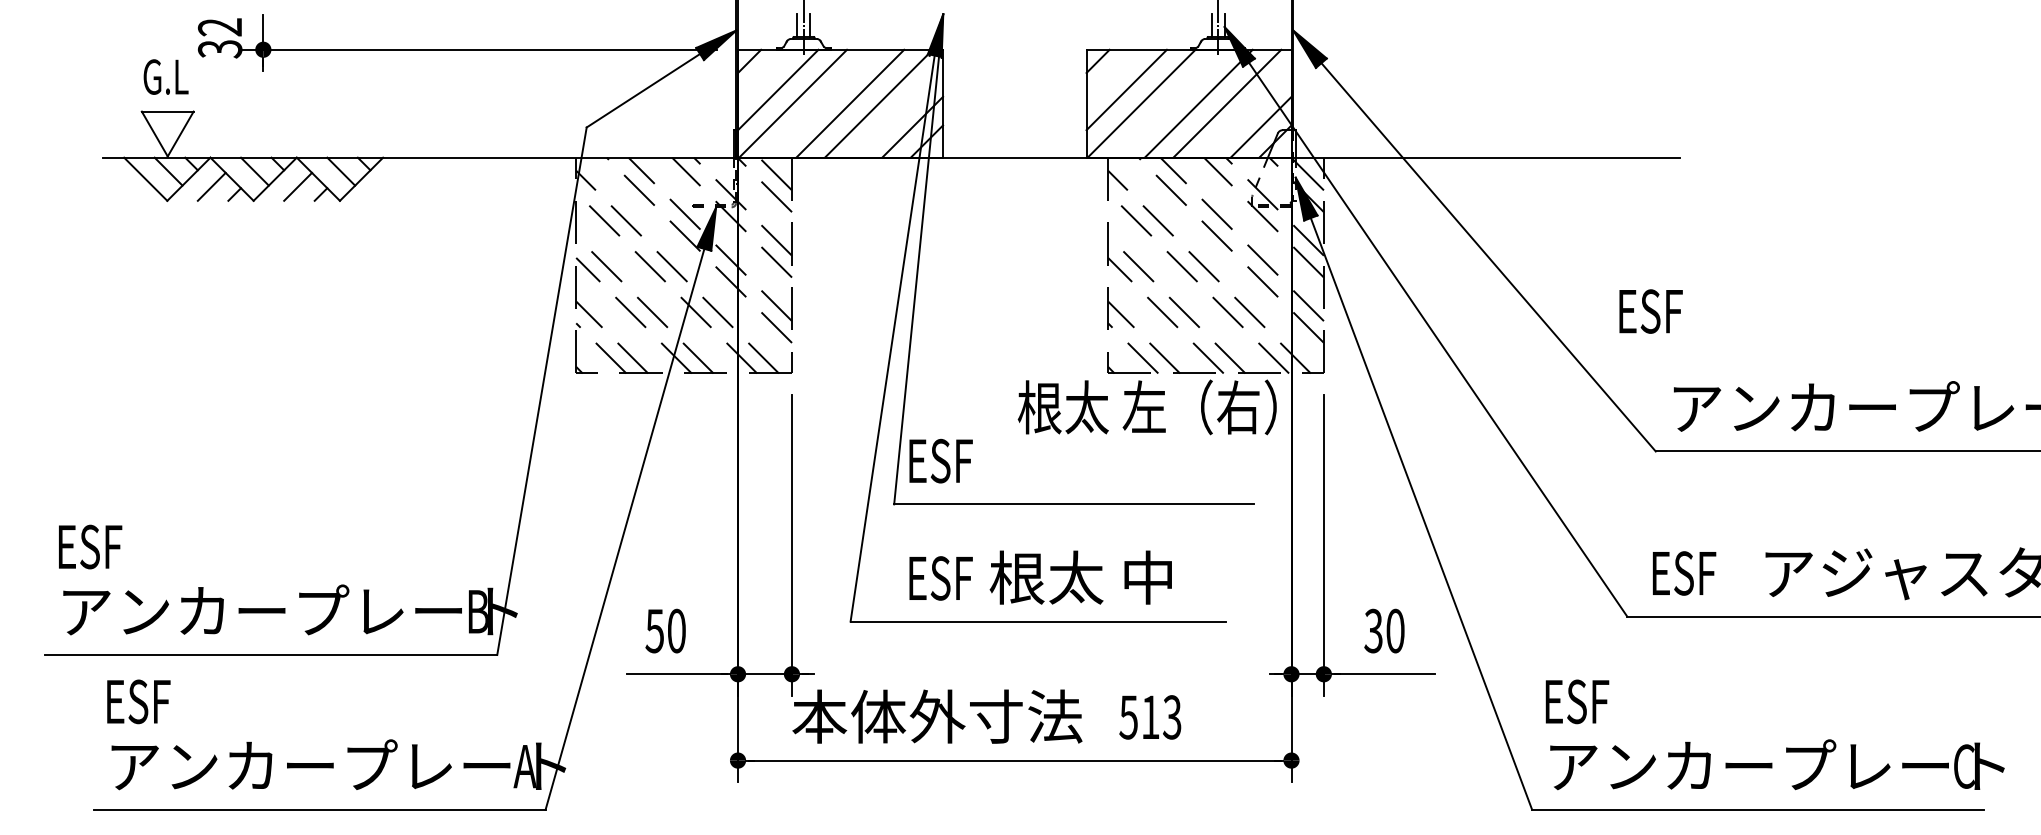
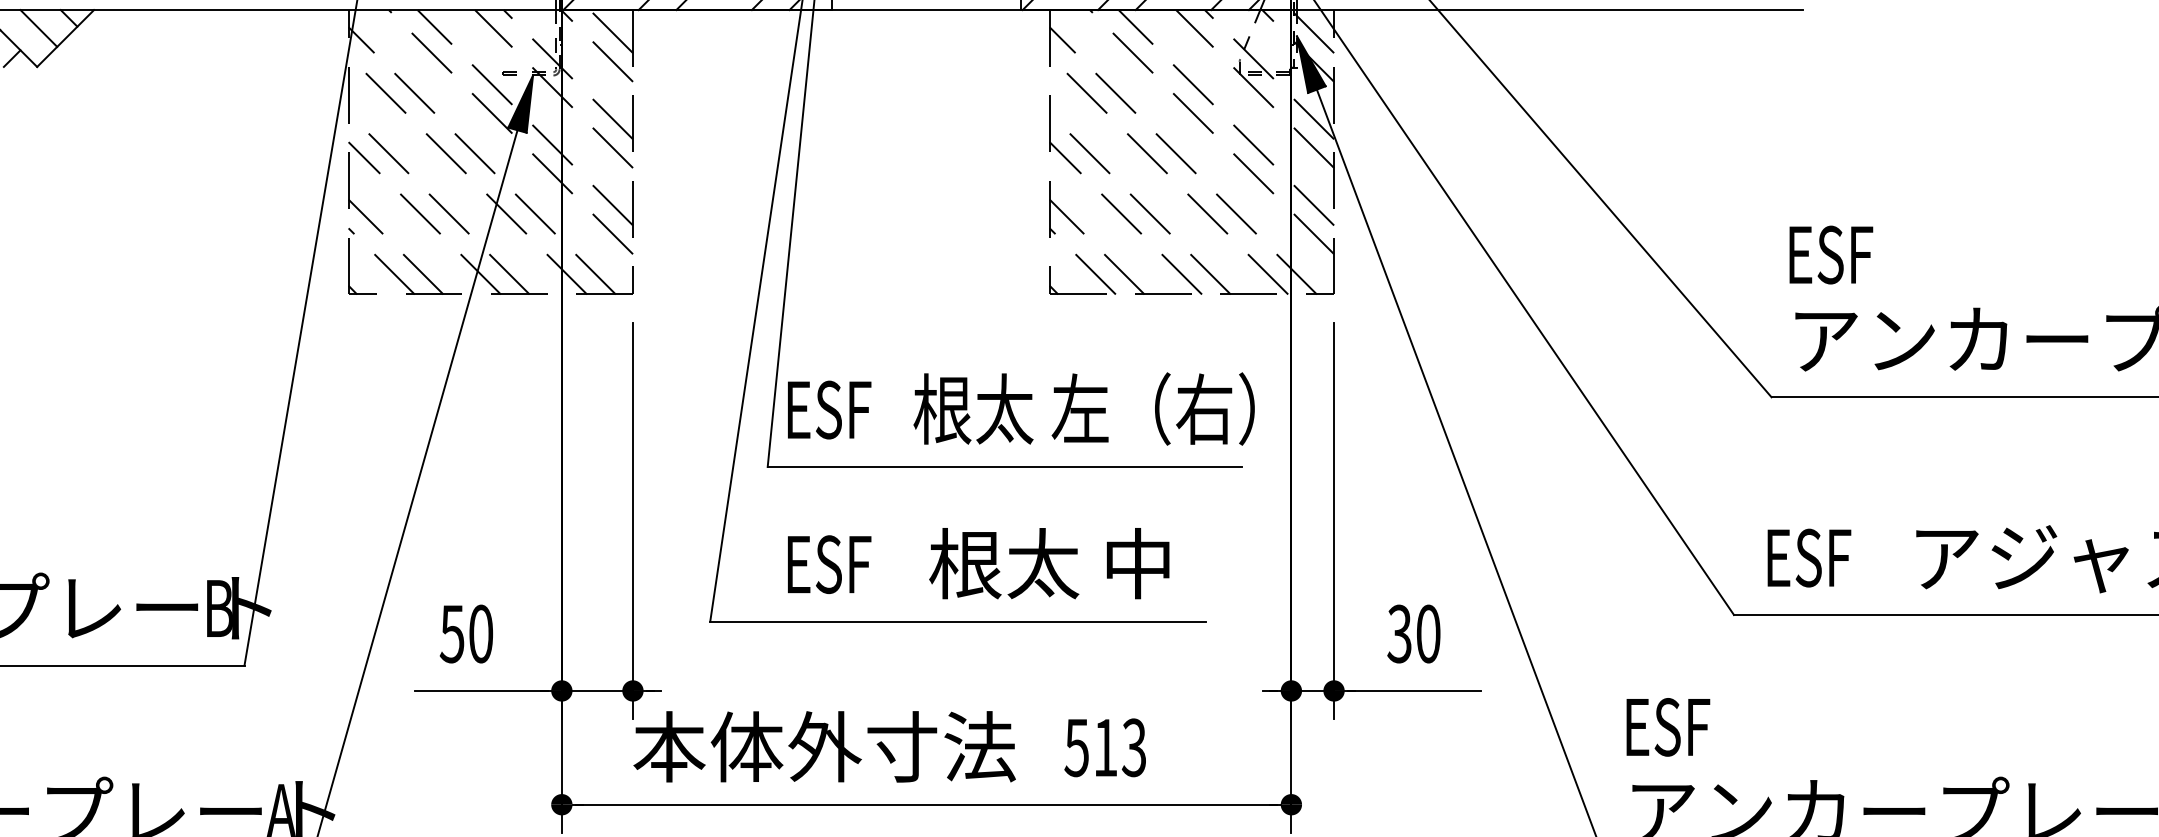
text: (1650, 311) -> (1830, 254), moved
text: (1146, 407) -> (1083, 409), moved
text: (1080, 577) -> (1048, 563), moved

